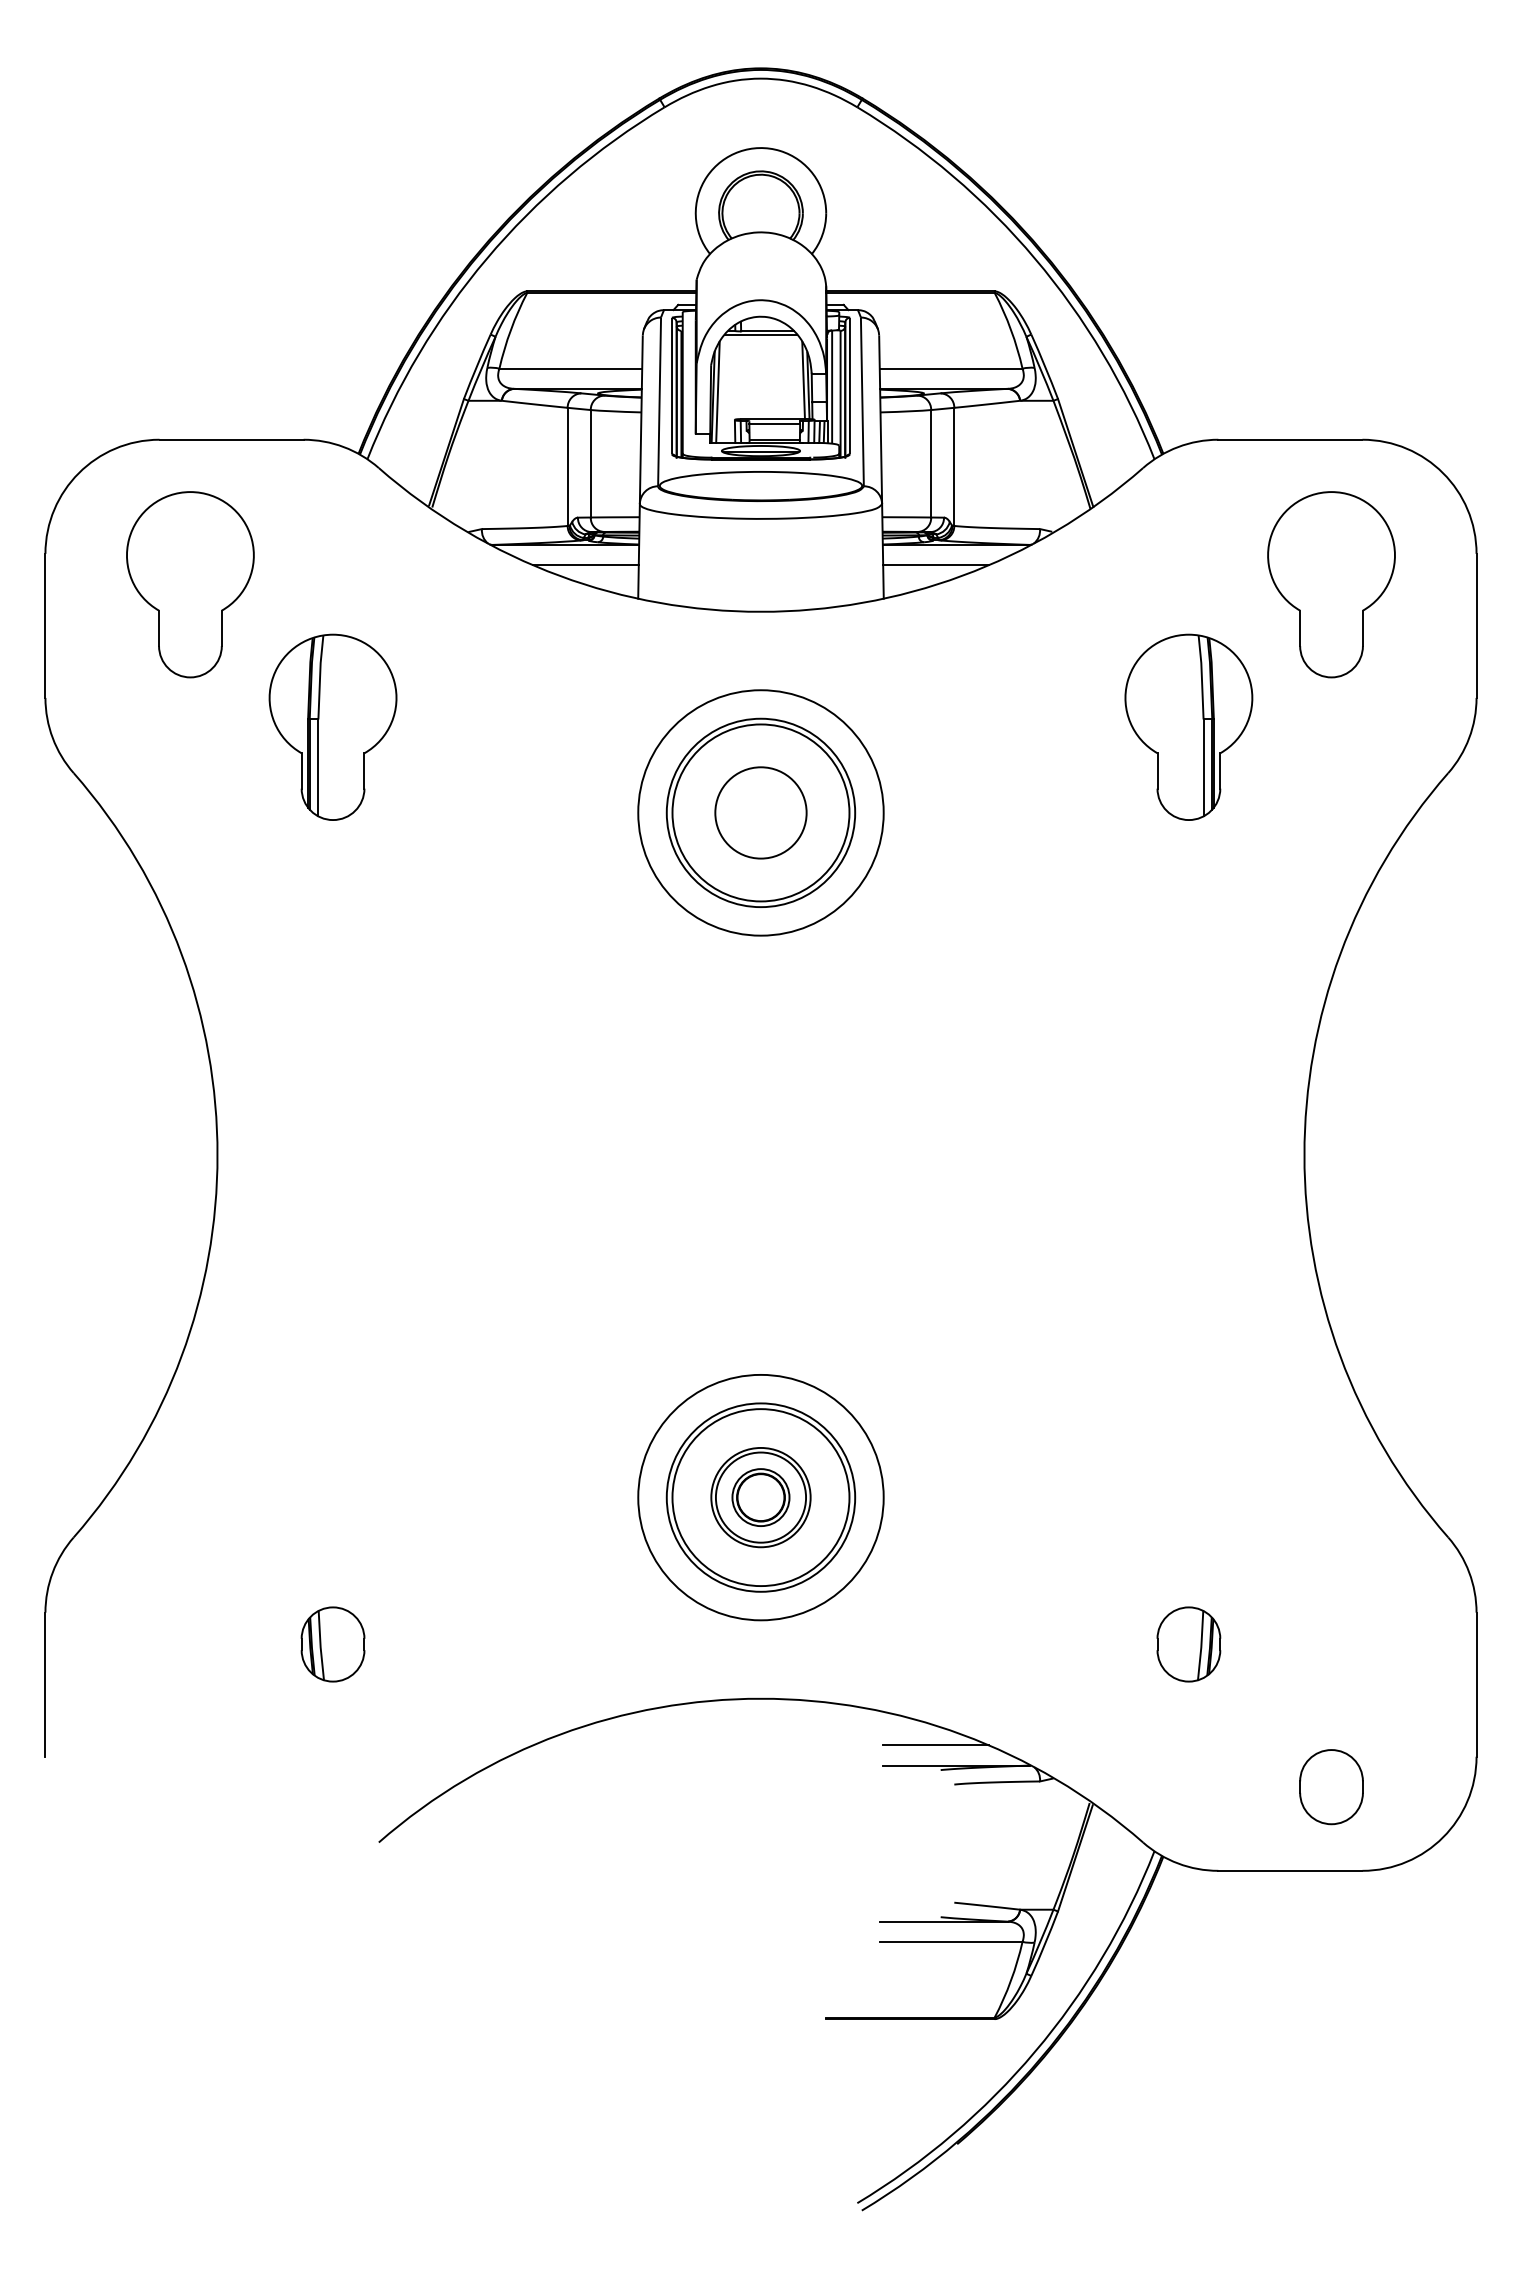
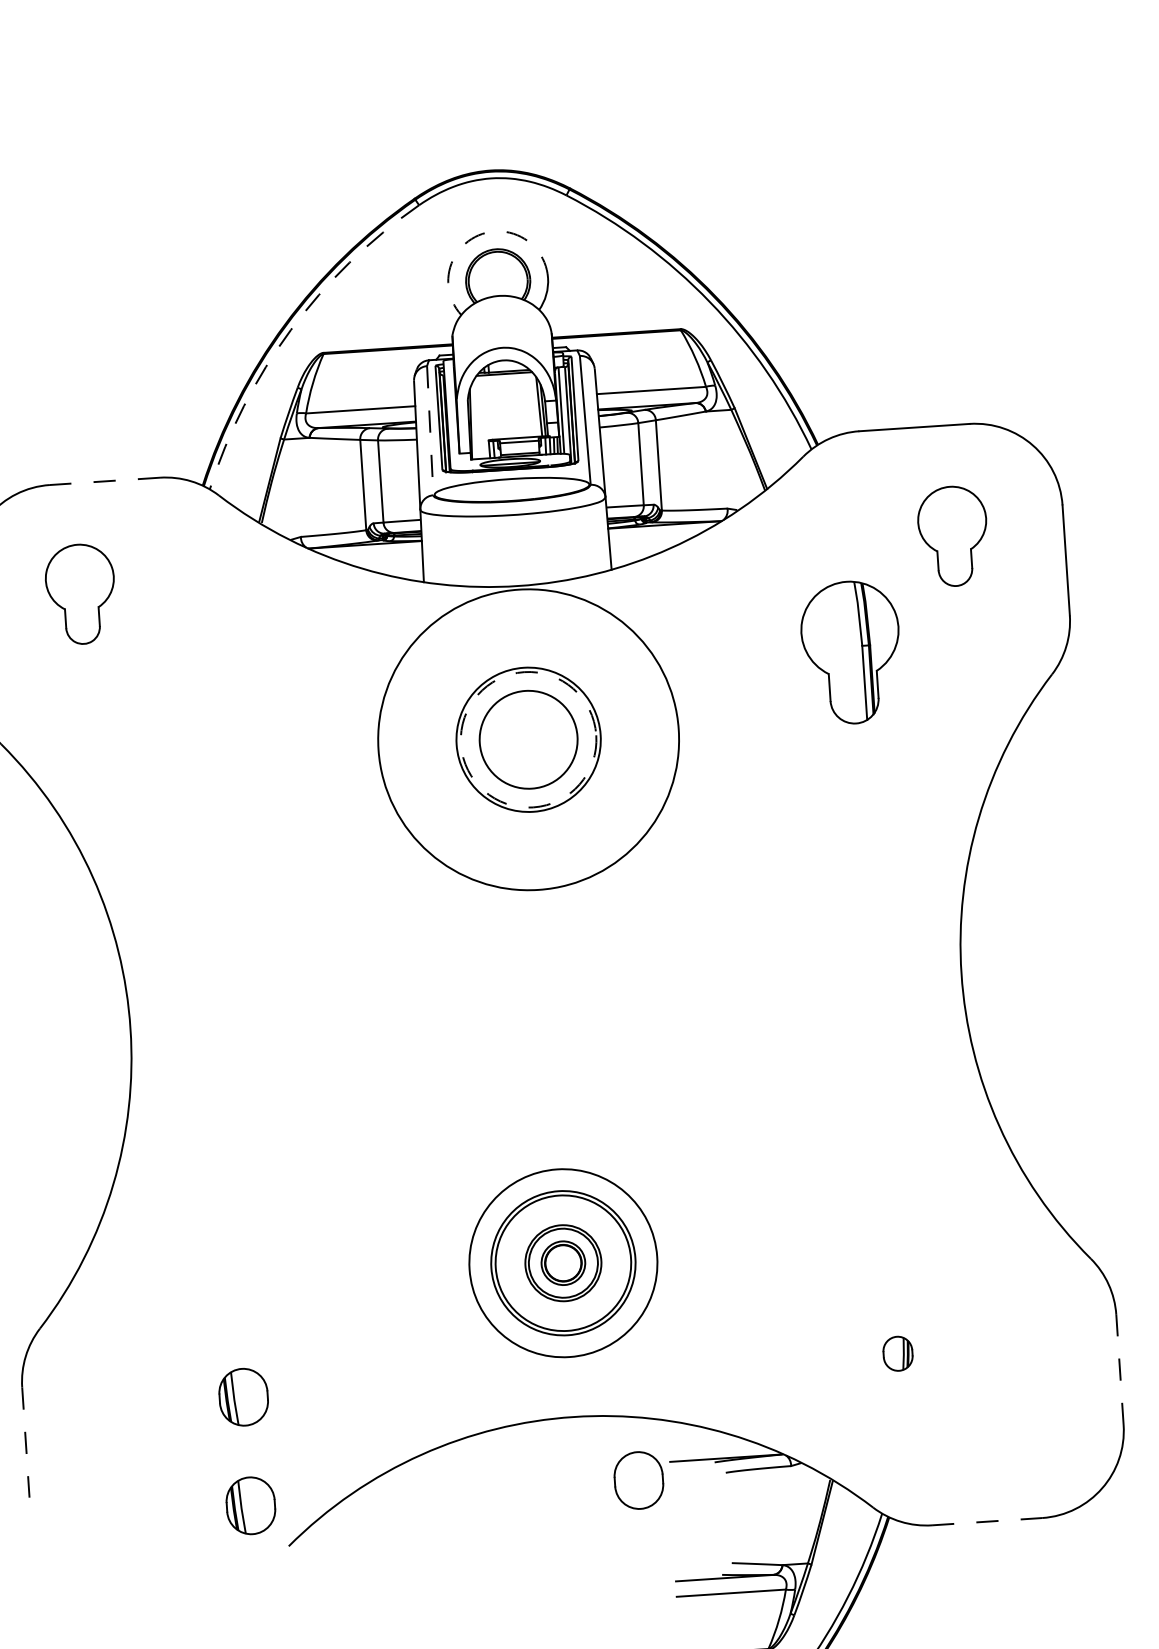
arc: (739, 151) -> (478, 235), solid -> dashed
arc: (486, 258) -> (290, 329), solid -> dashed
line: (717, 392) -> (474, 420), removed
line: (659, 402) -> (430, 431), solid -> dashed
line: (231, 439) -> (104, 481), solid -> dashed
line: (585, 565) -> (381, 559), removed
line: (936, 565) -> (650, 541), removed
part: (190, 584) -> (80, 594), size x0.7
part: (1331, 584) -> (953, 536), size x0.7
part: (332, 726) -> (196, 695), removed
circle: (760, 812) -> (528, 739), size x1.4
circle: (760, 812) -> (528, 739), size x1.6
circle: (760, 812) -> (528, 739), solid -> dashed
part: (1188, 1644) -> (897, 1353), size x0.6
line: (1476, 1684) -> (1119, 1369), solid -> dashed
line: (45, 1685) -> (25, 1443), solid -> dashed
line: (935, 1745) -> (709, 1443), removed
part: (332, 1786) -> (250, 1505), added
part: (1331, 1787) -> (638, 1480), moved
line: (1290, 1870) -> (987, 1521), solid -> dashed

